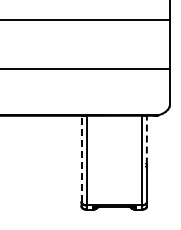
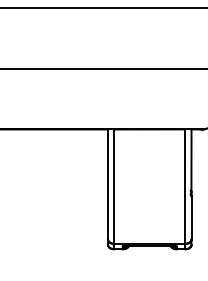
line: (146, 139) -> (190, 159), dashed -> solid
line: (81, 158) -> (107, 183), dashed -> solid

